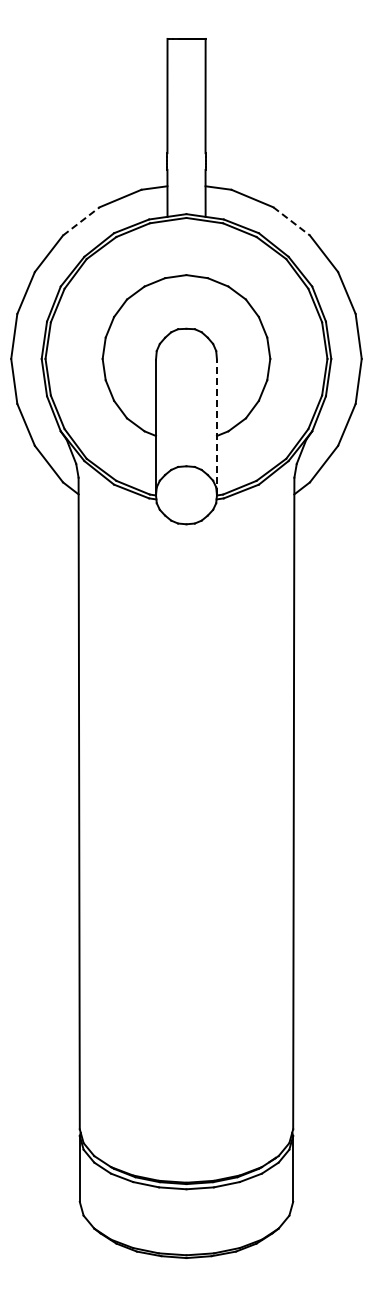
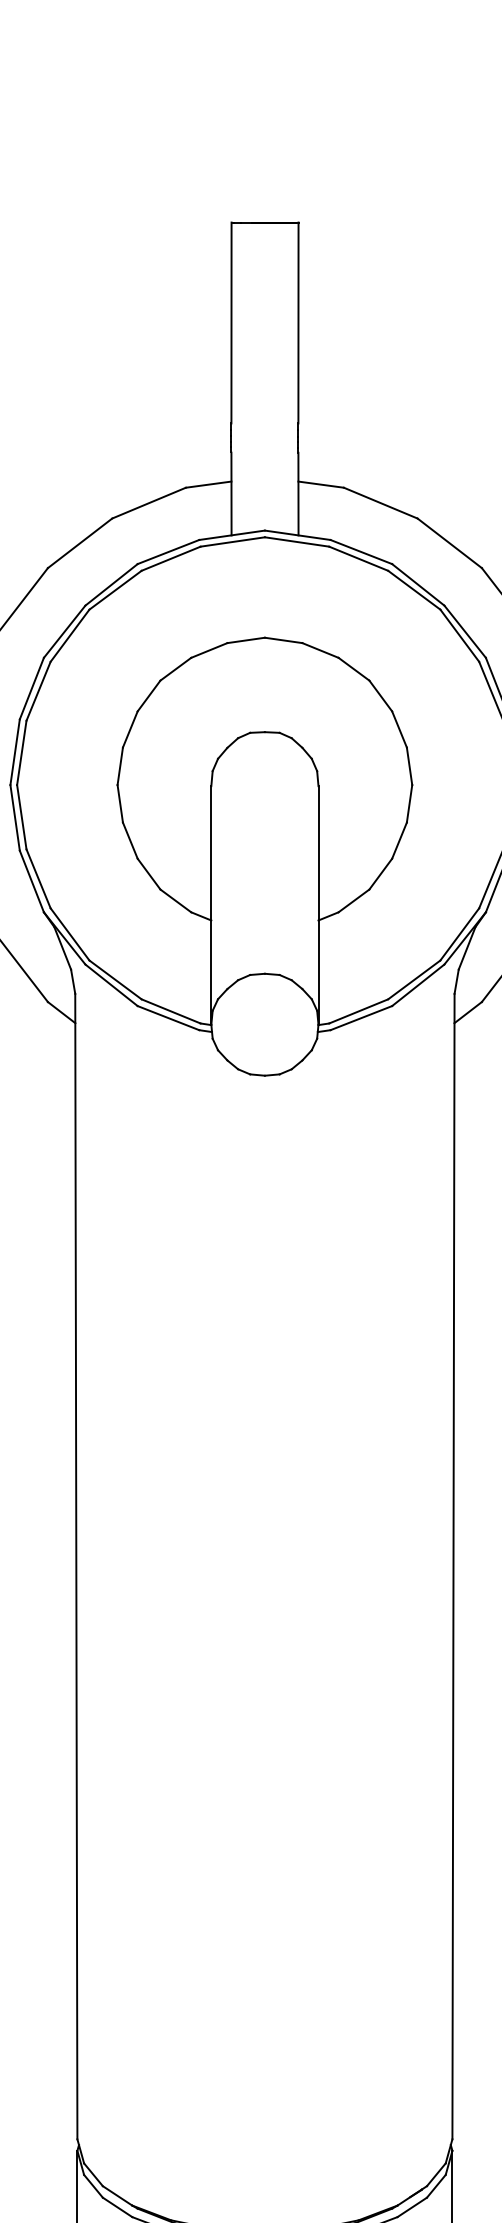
line: (81, 221) -> (80, 543), dashed -> solid
line: (292, 221) -> (451, 543), dashed -> solid
line: (216, 427) -> (317, 905), dashed -> solid

